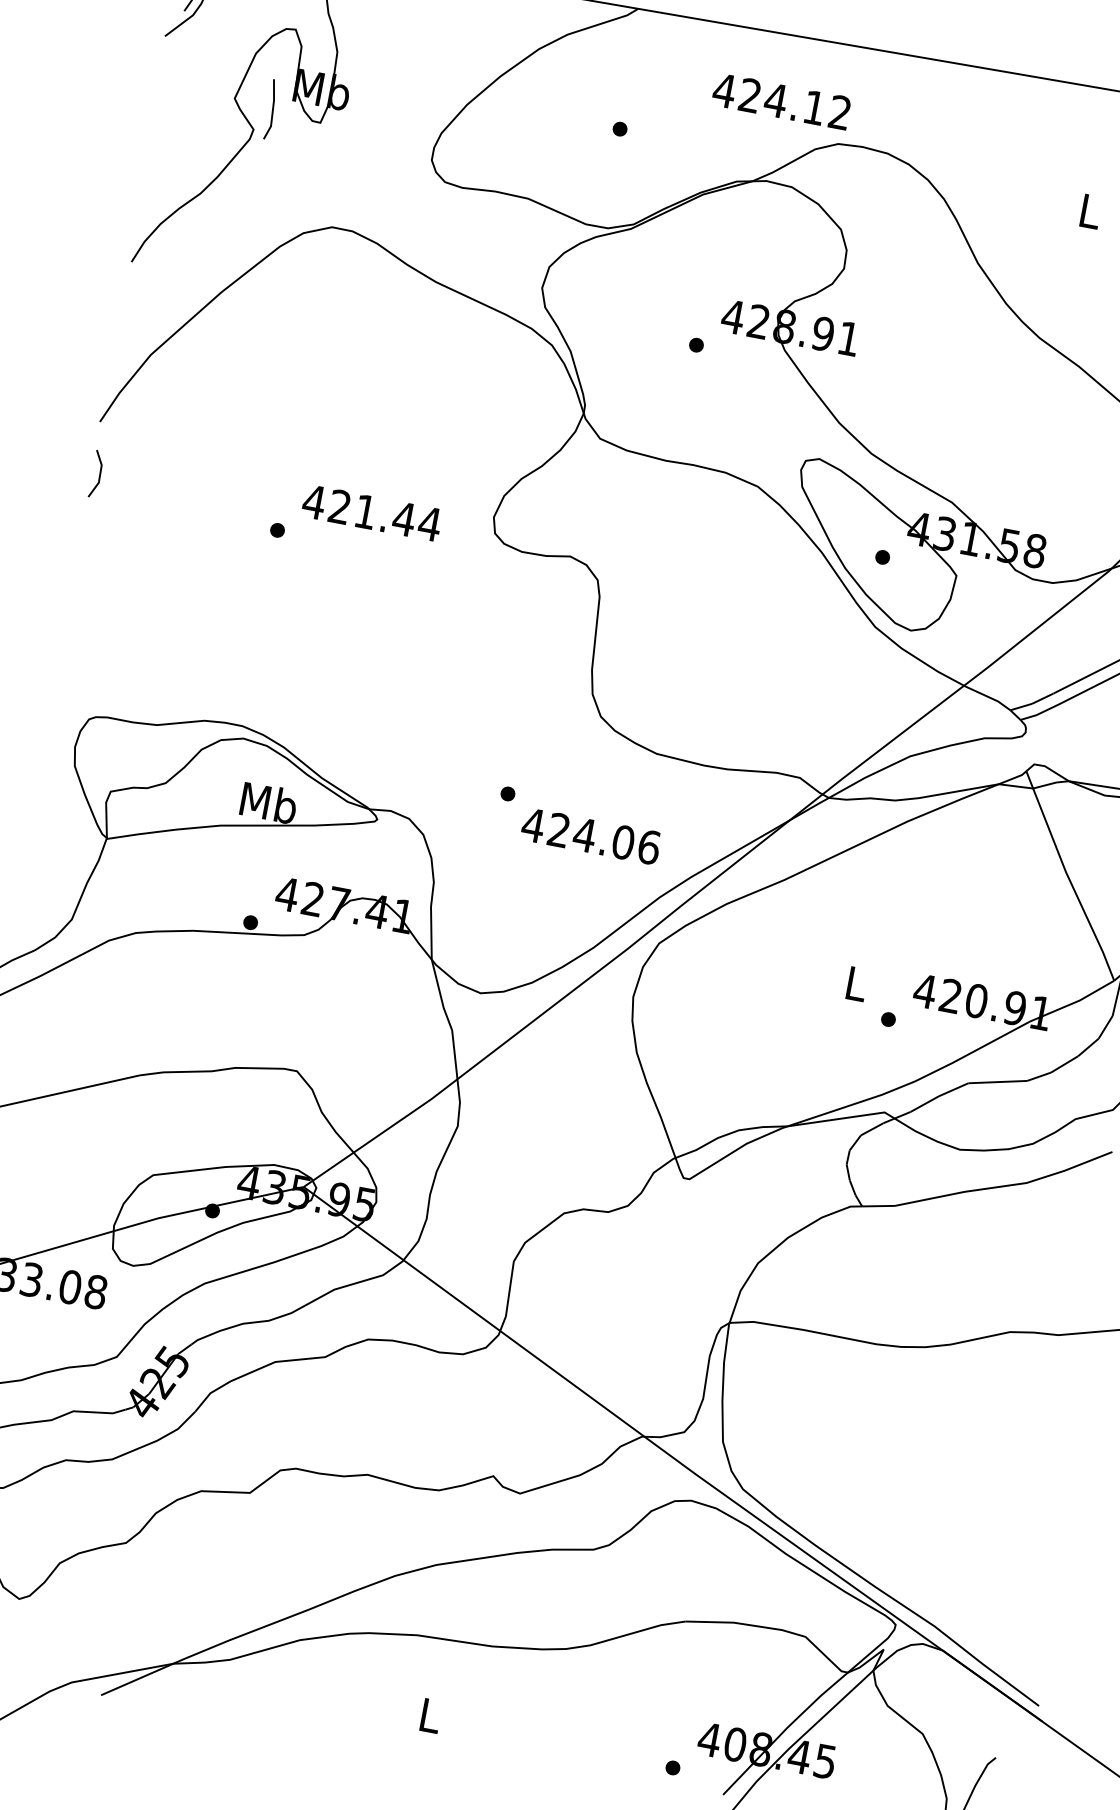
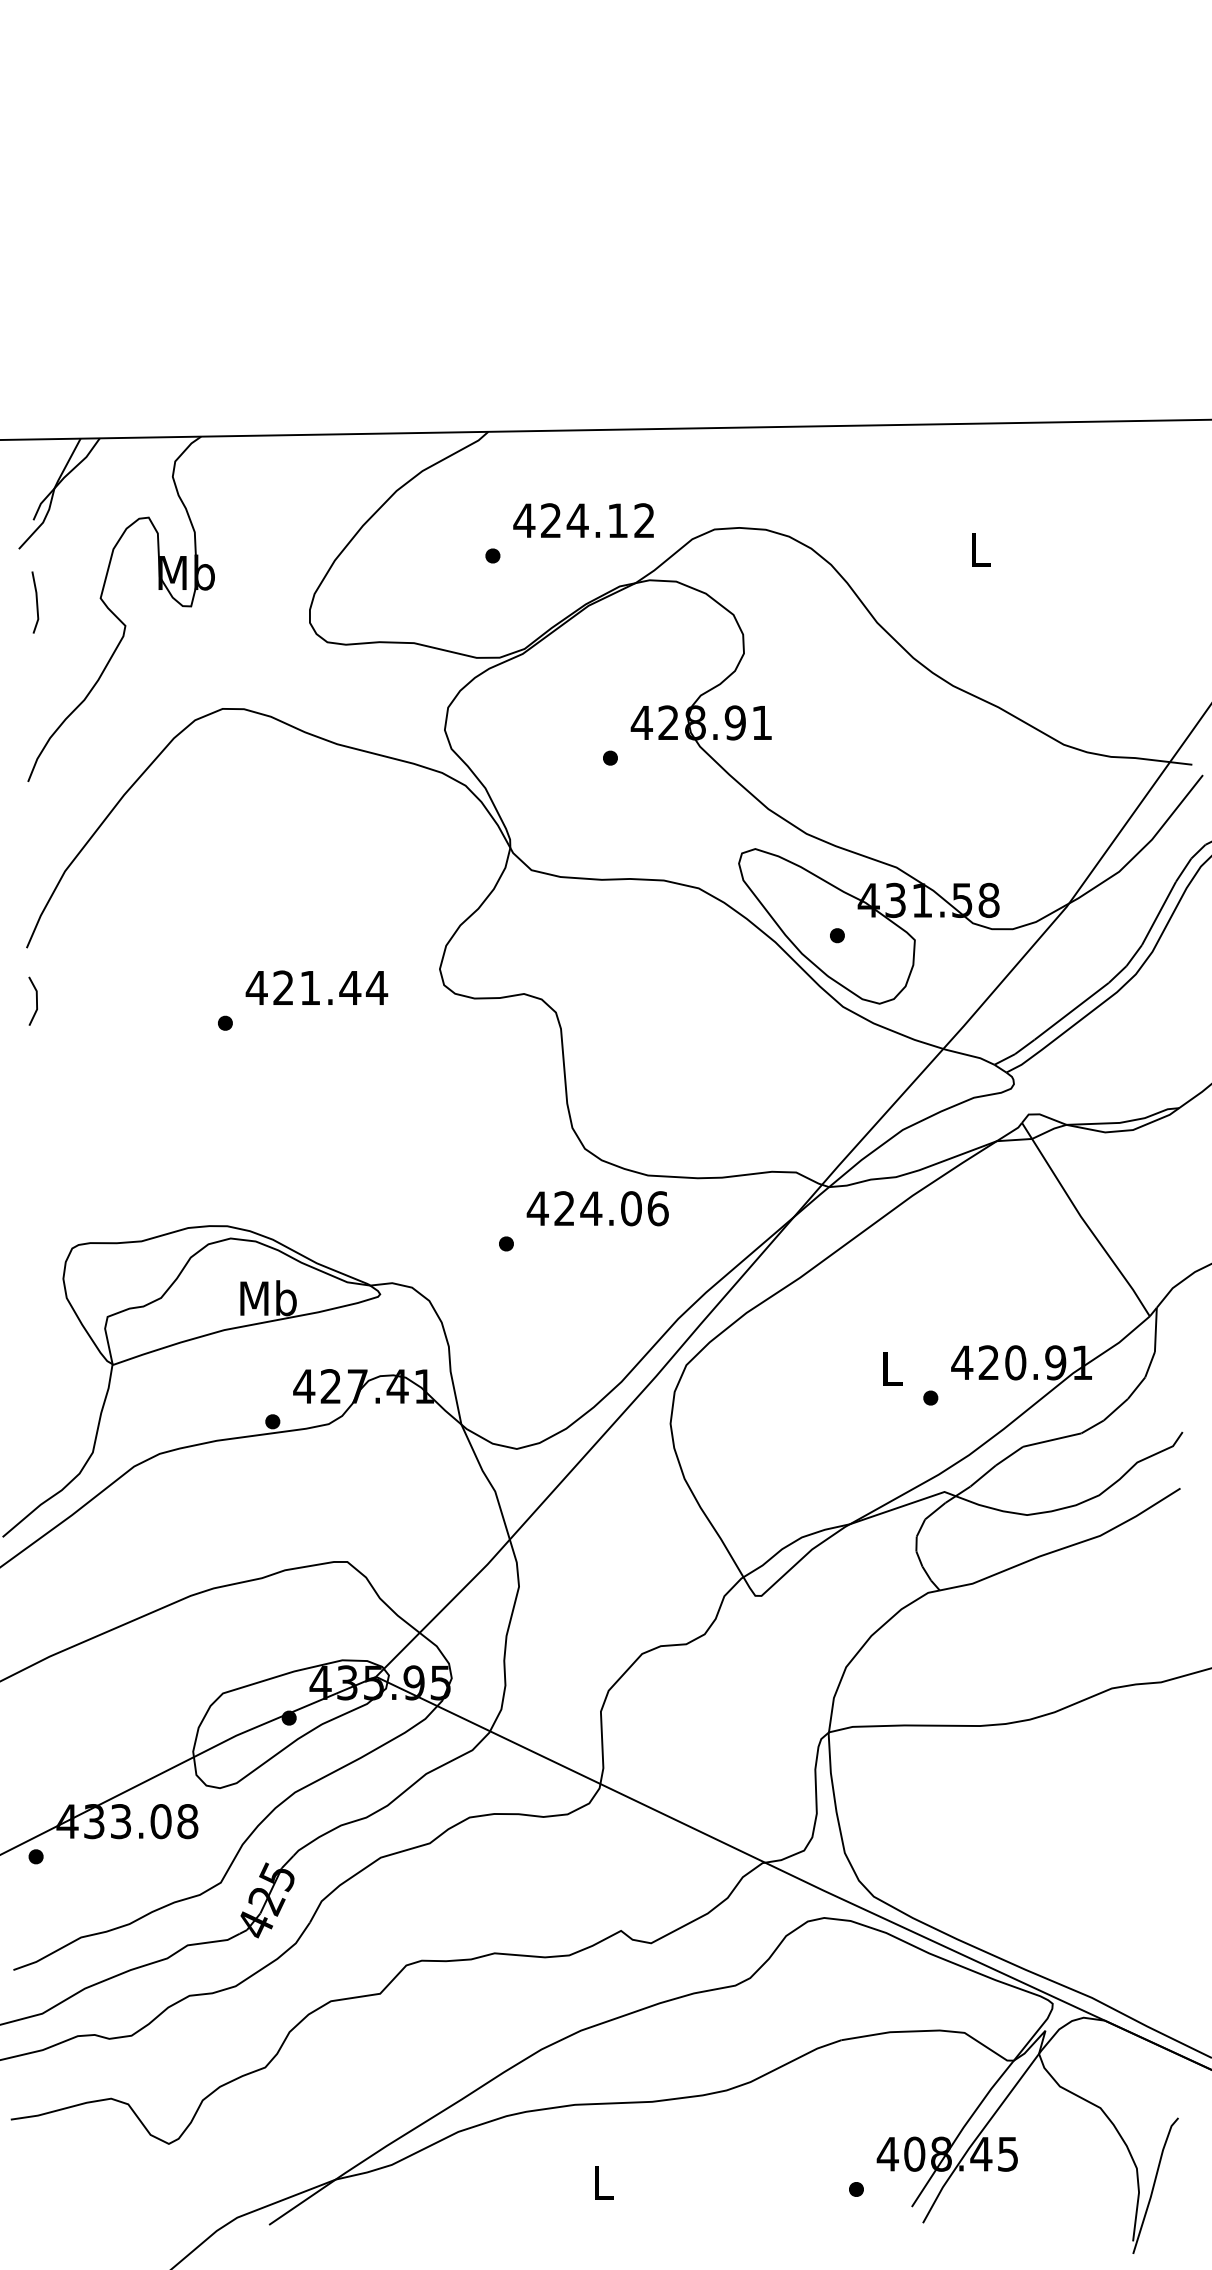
text: (781, 101) -> (583, 520), moved
line: (272, 109) -> (36, 602), moved
text: (590, 836) -> (597, 1208), moved

